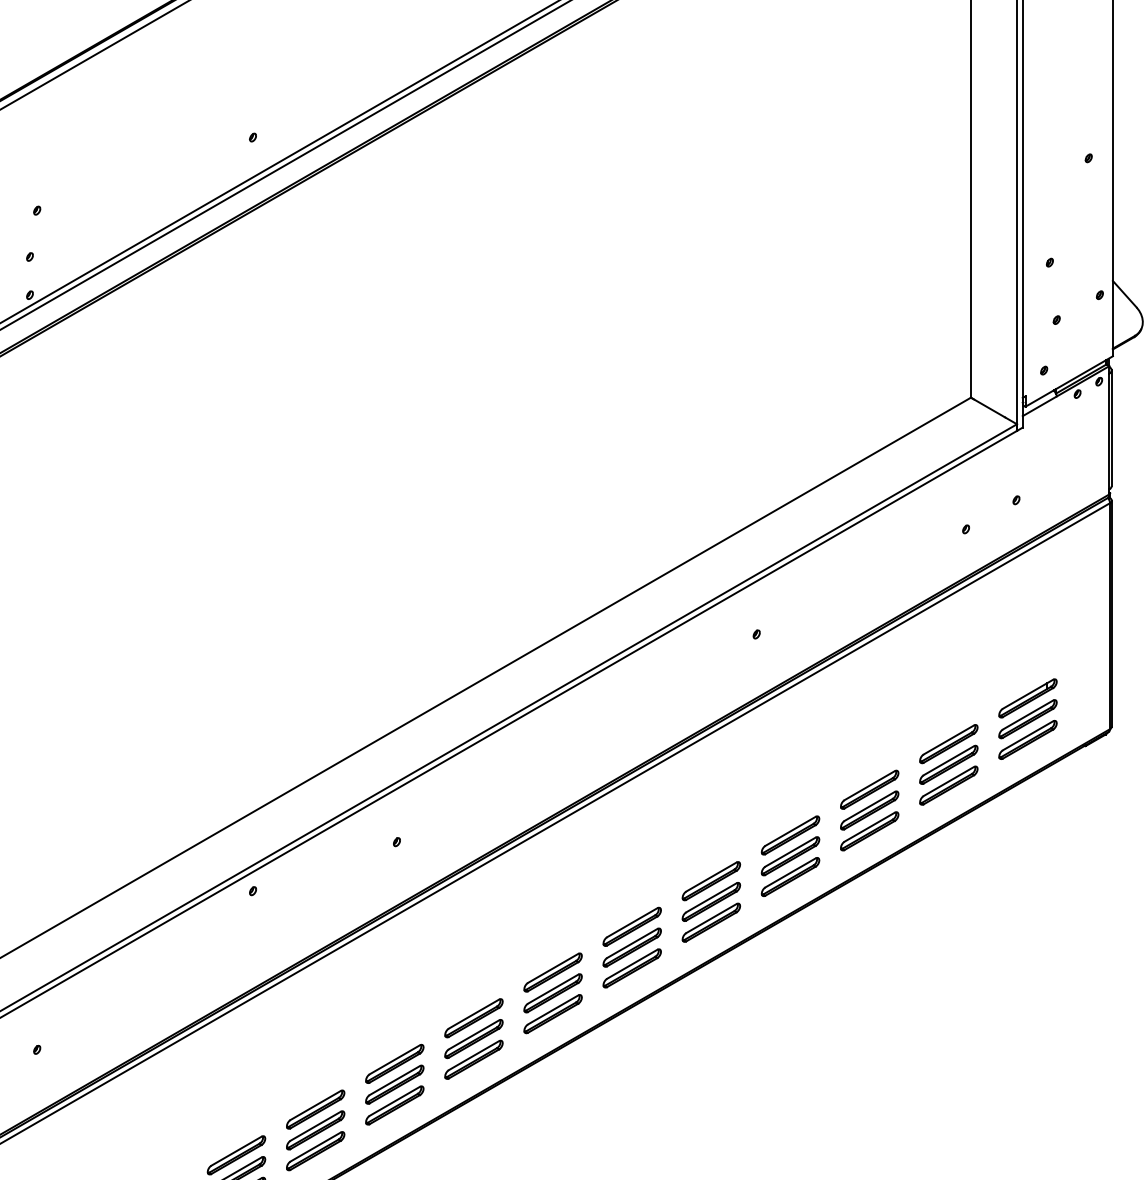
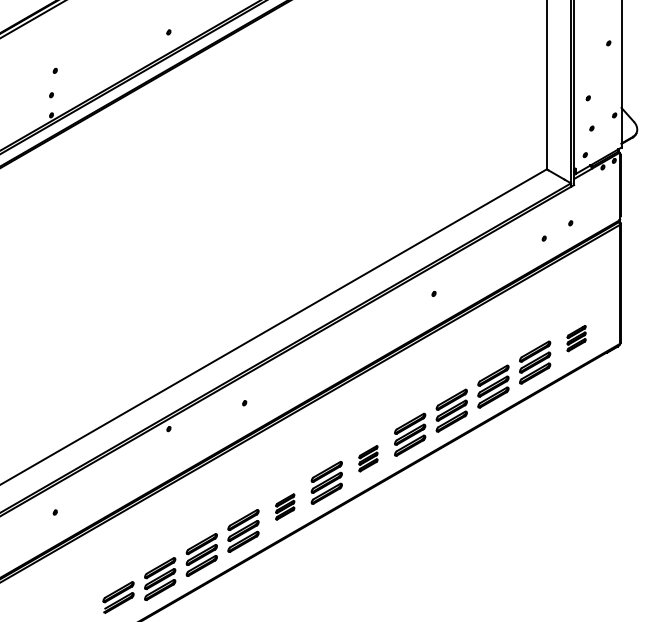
part: (1027, 719) -> (576, 338), size x0.6
part: (632, 947) -> (368, 458), size x0.6
part: (474, 1038) -> (285, 506), size x0.6

